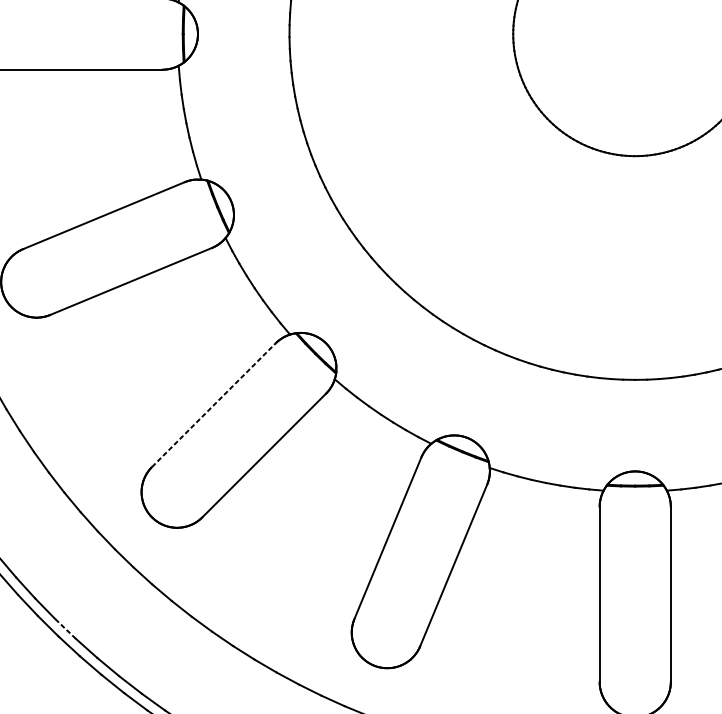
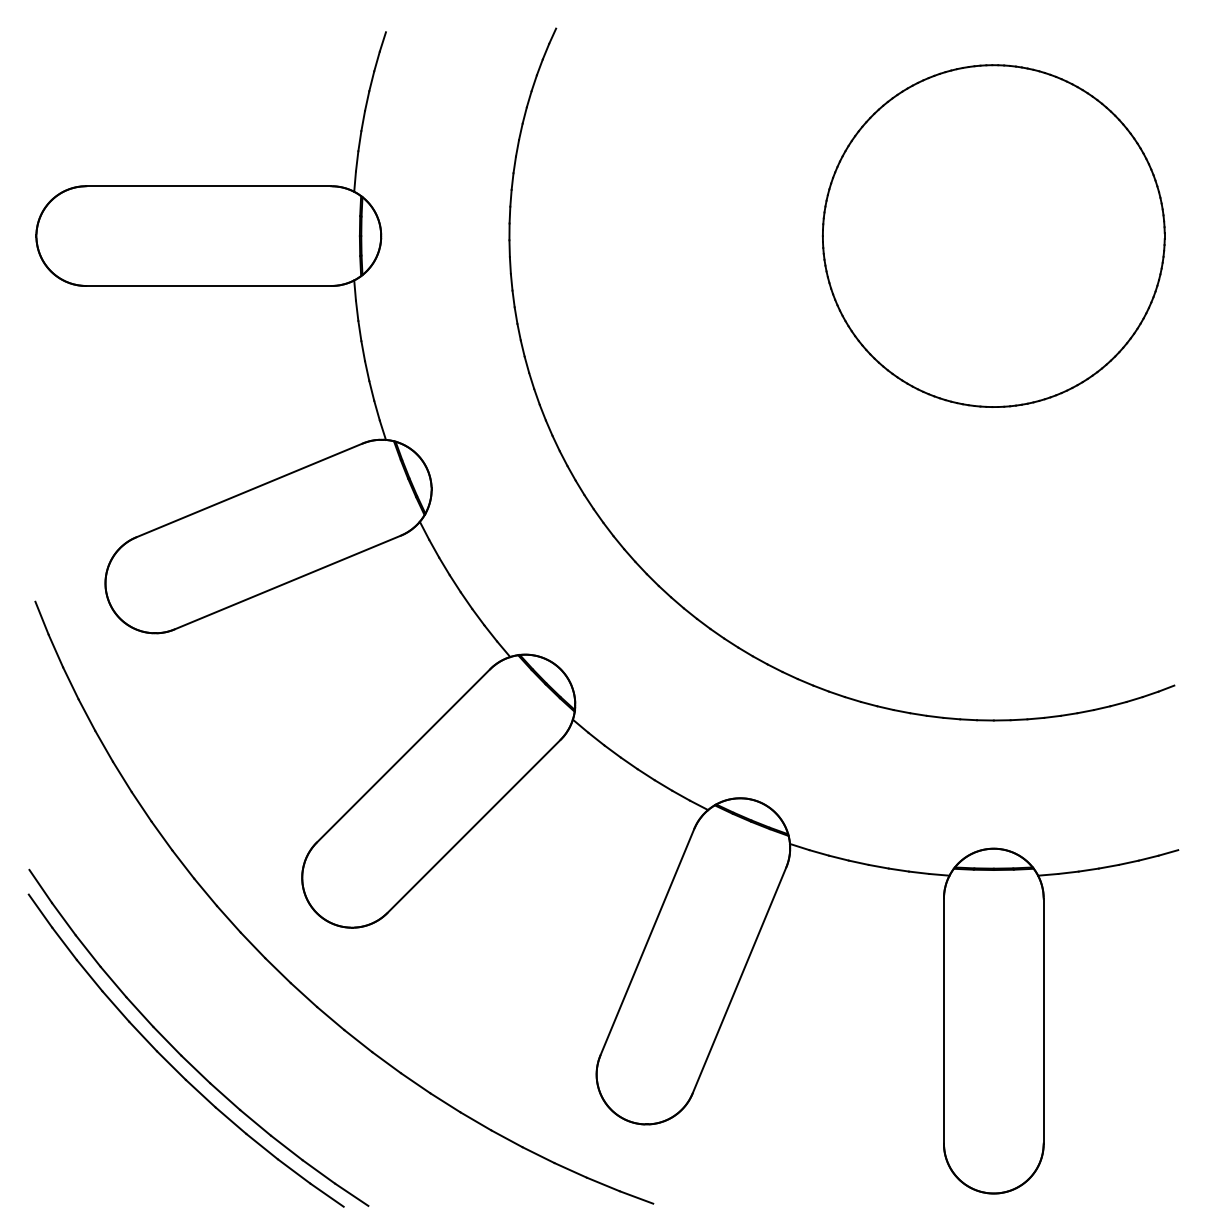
line: (213, 404) -> (403, 755), dashed -> solid
line: (66, 629) -> (196, 1069), dashed -> solid

